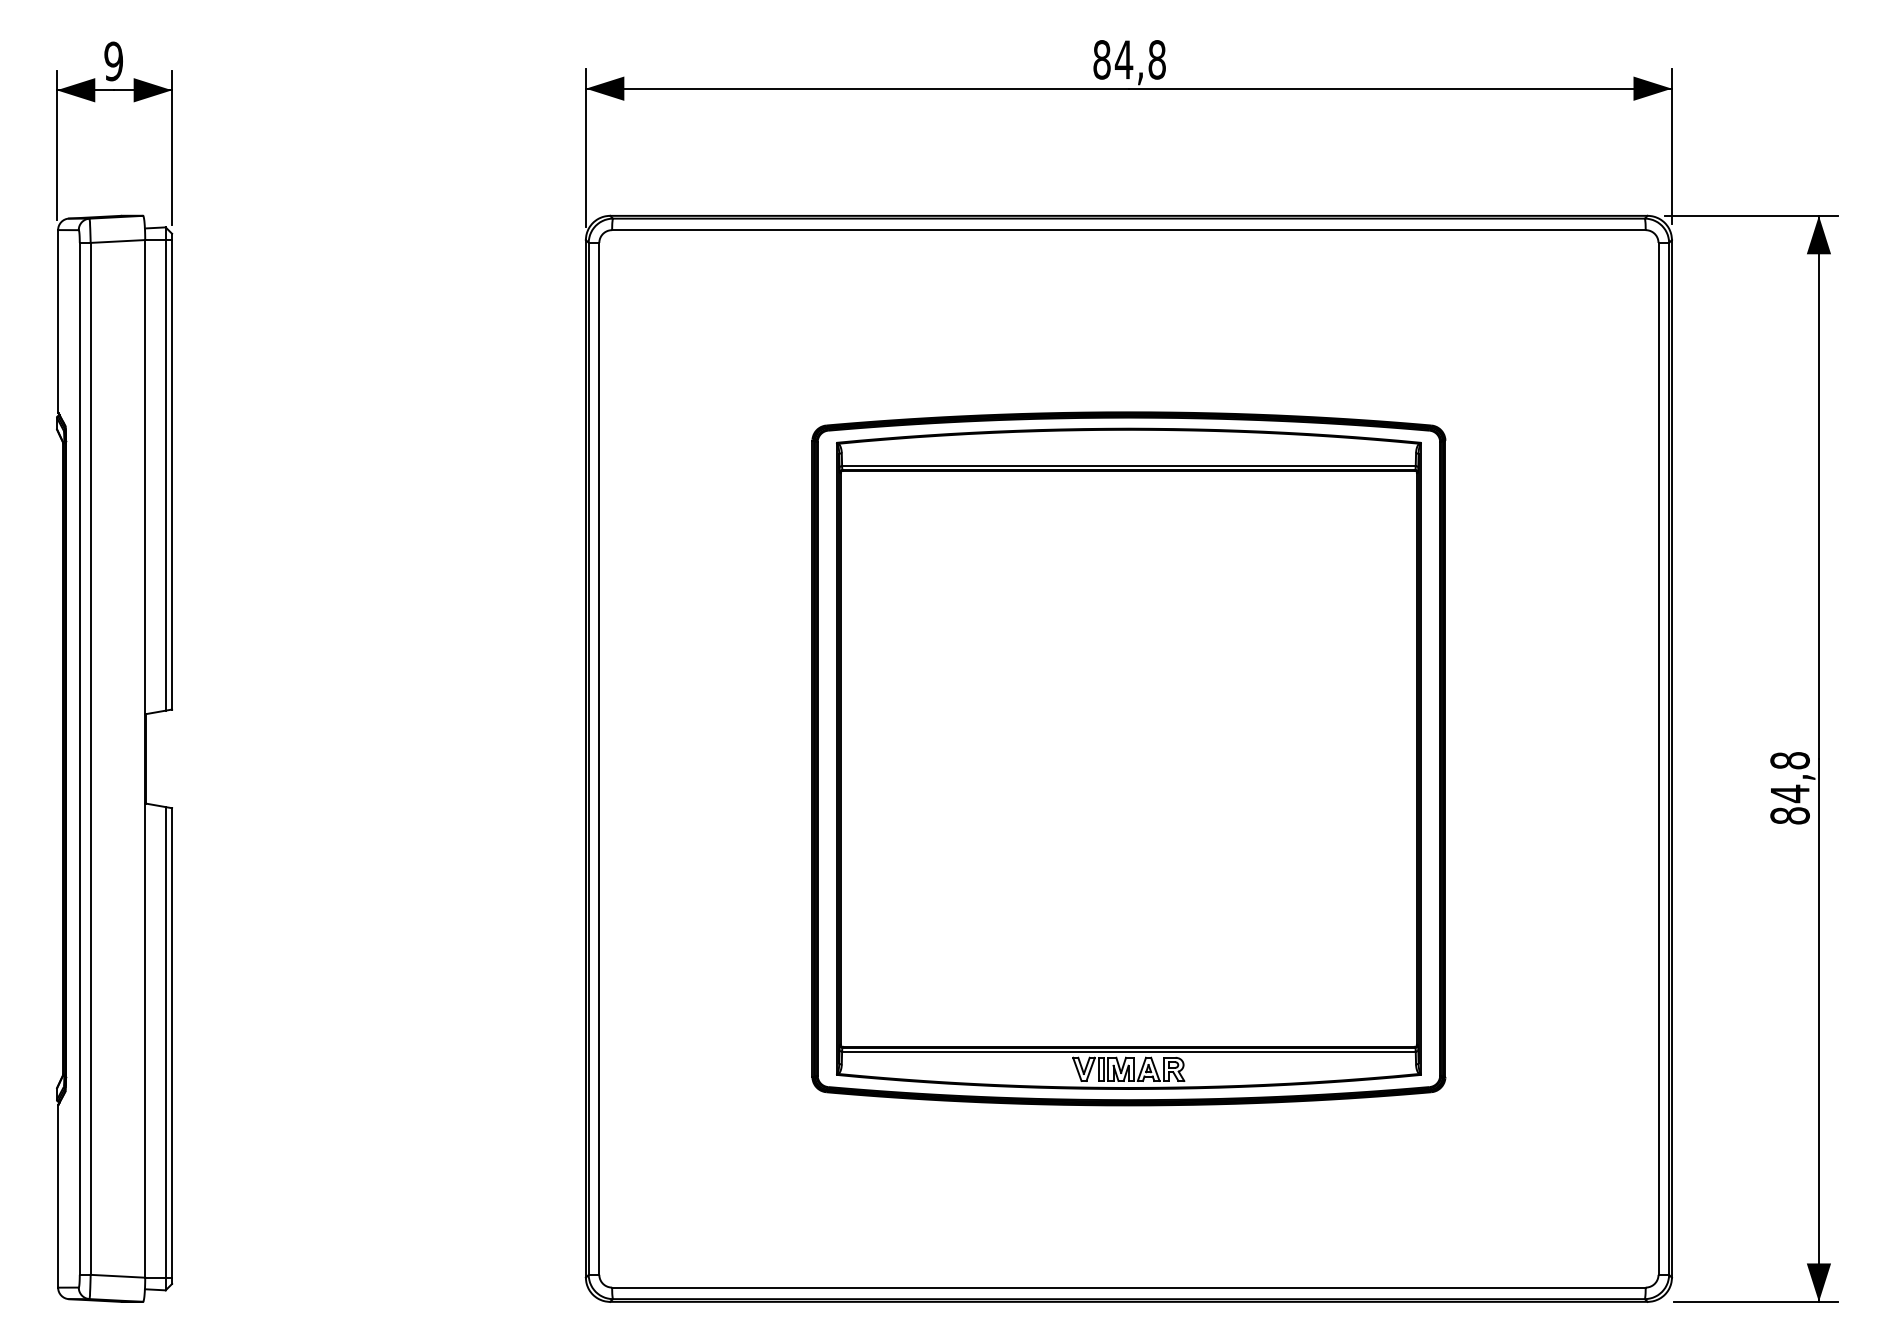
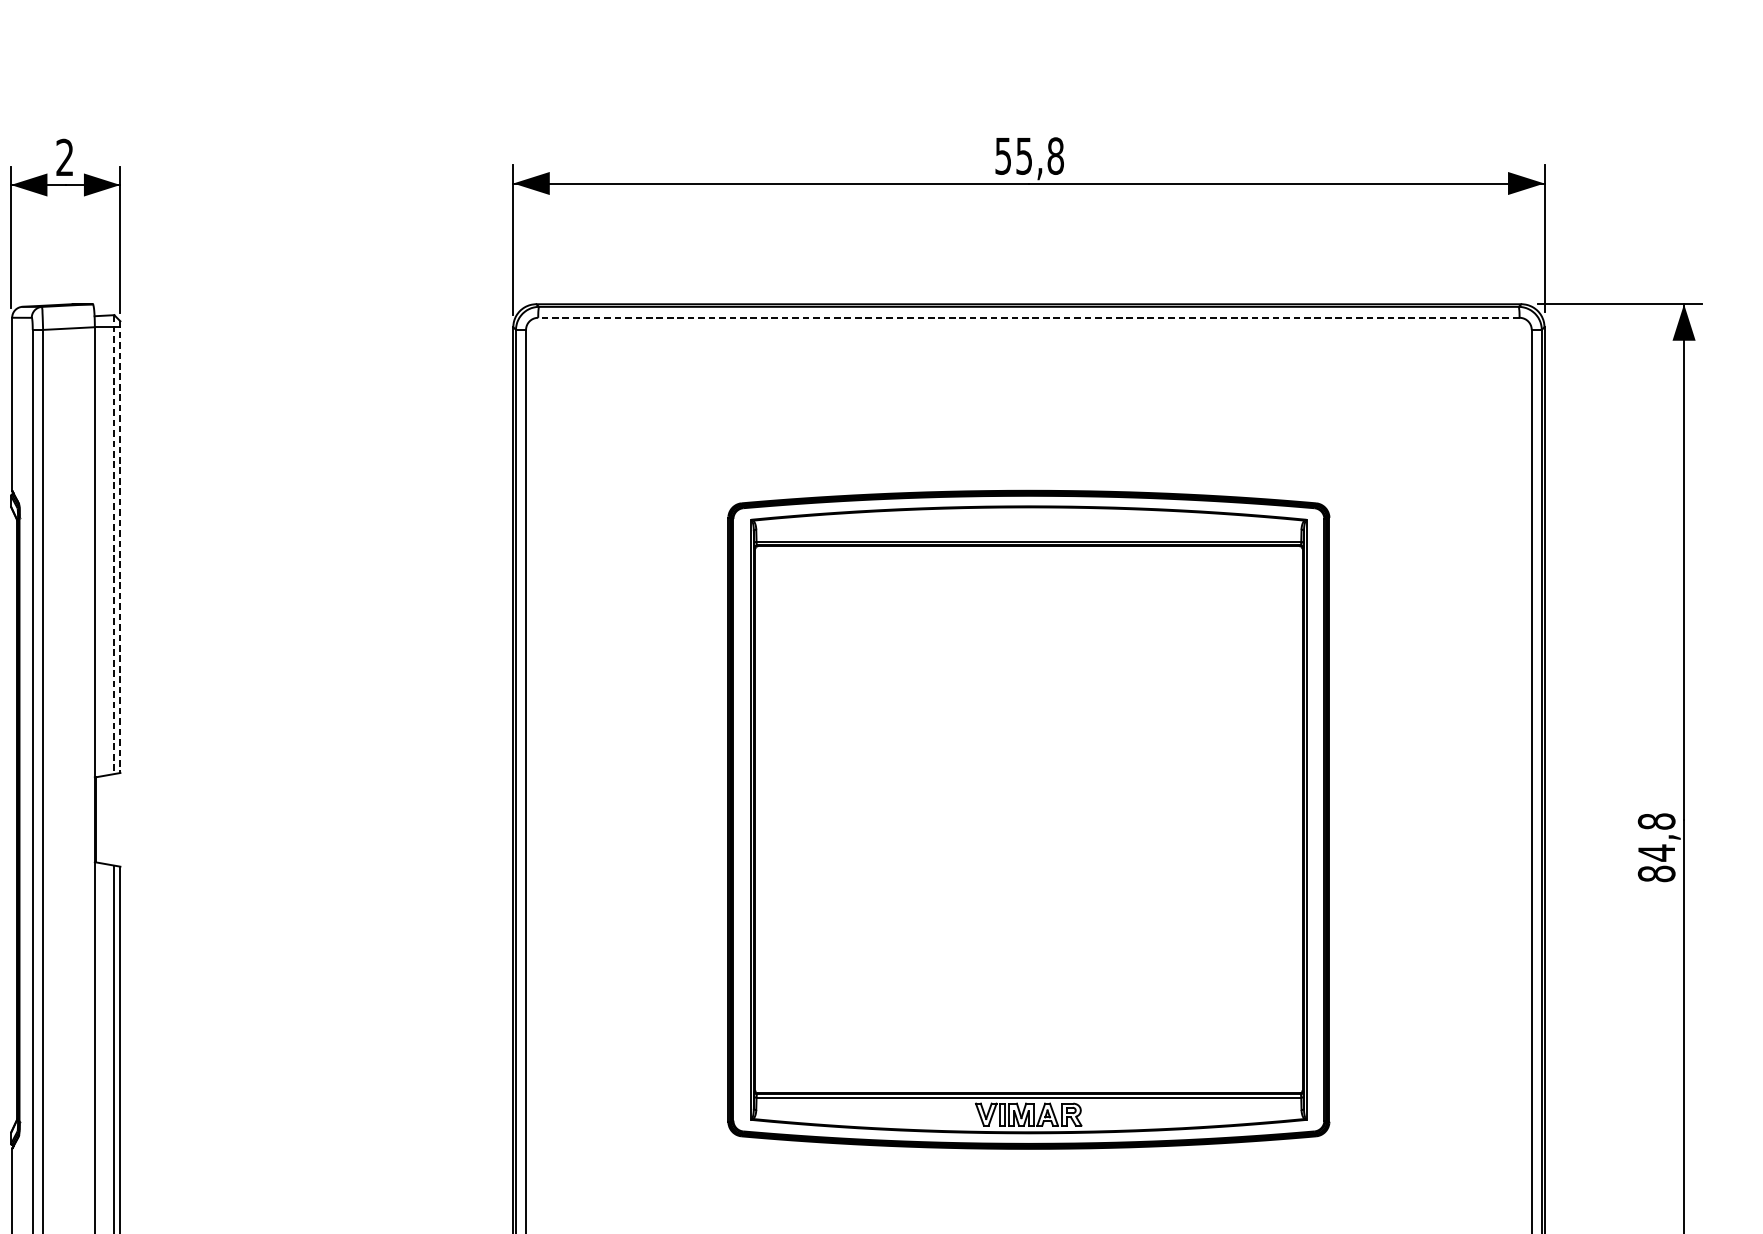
text: (1113, 59) -> (1014, 155), 84,8 -> 55,8
text: (113, 61) -> (64, 157), 9 -> 2
line: (1128, 230) -> (1028, 318), solid -> dashed
line: (165, 469) -> (114, 545), solid -> dashed
line: (172, 471) -> (120, 546), solid -> dashed

